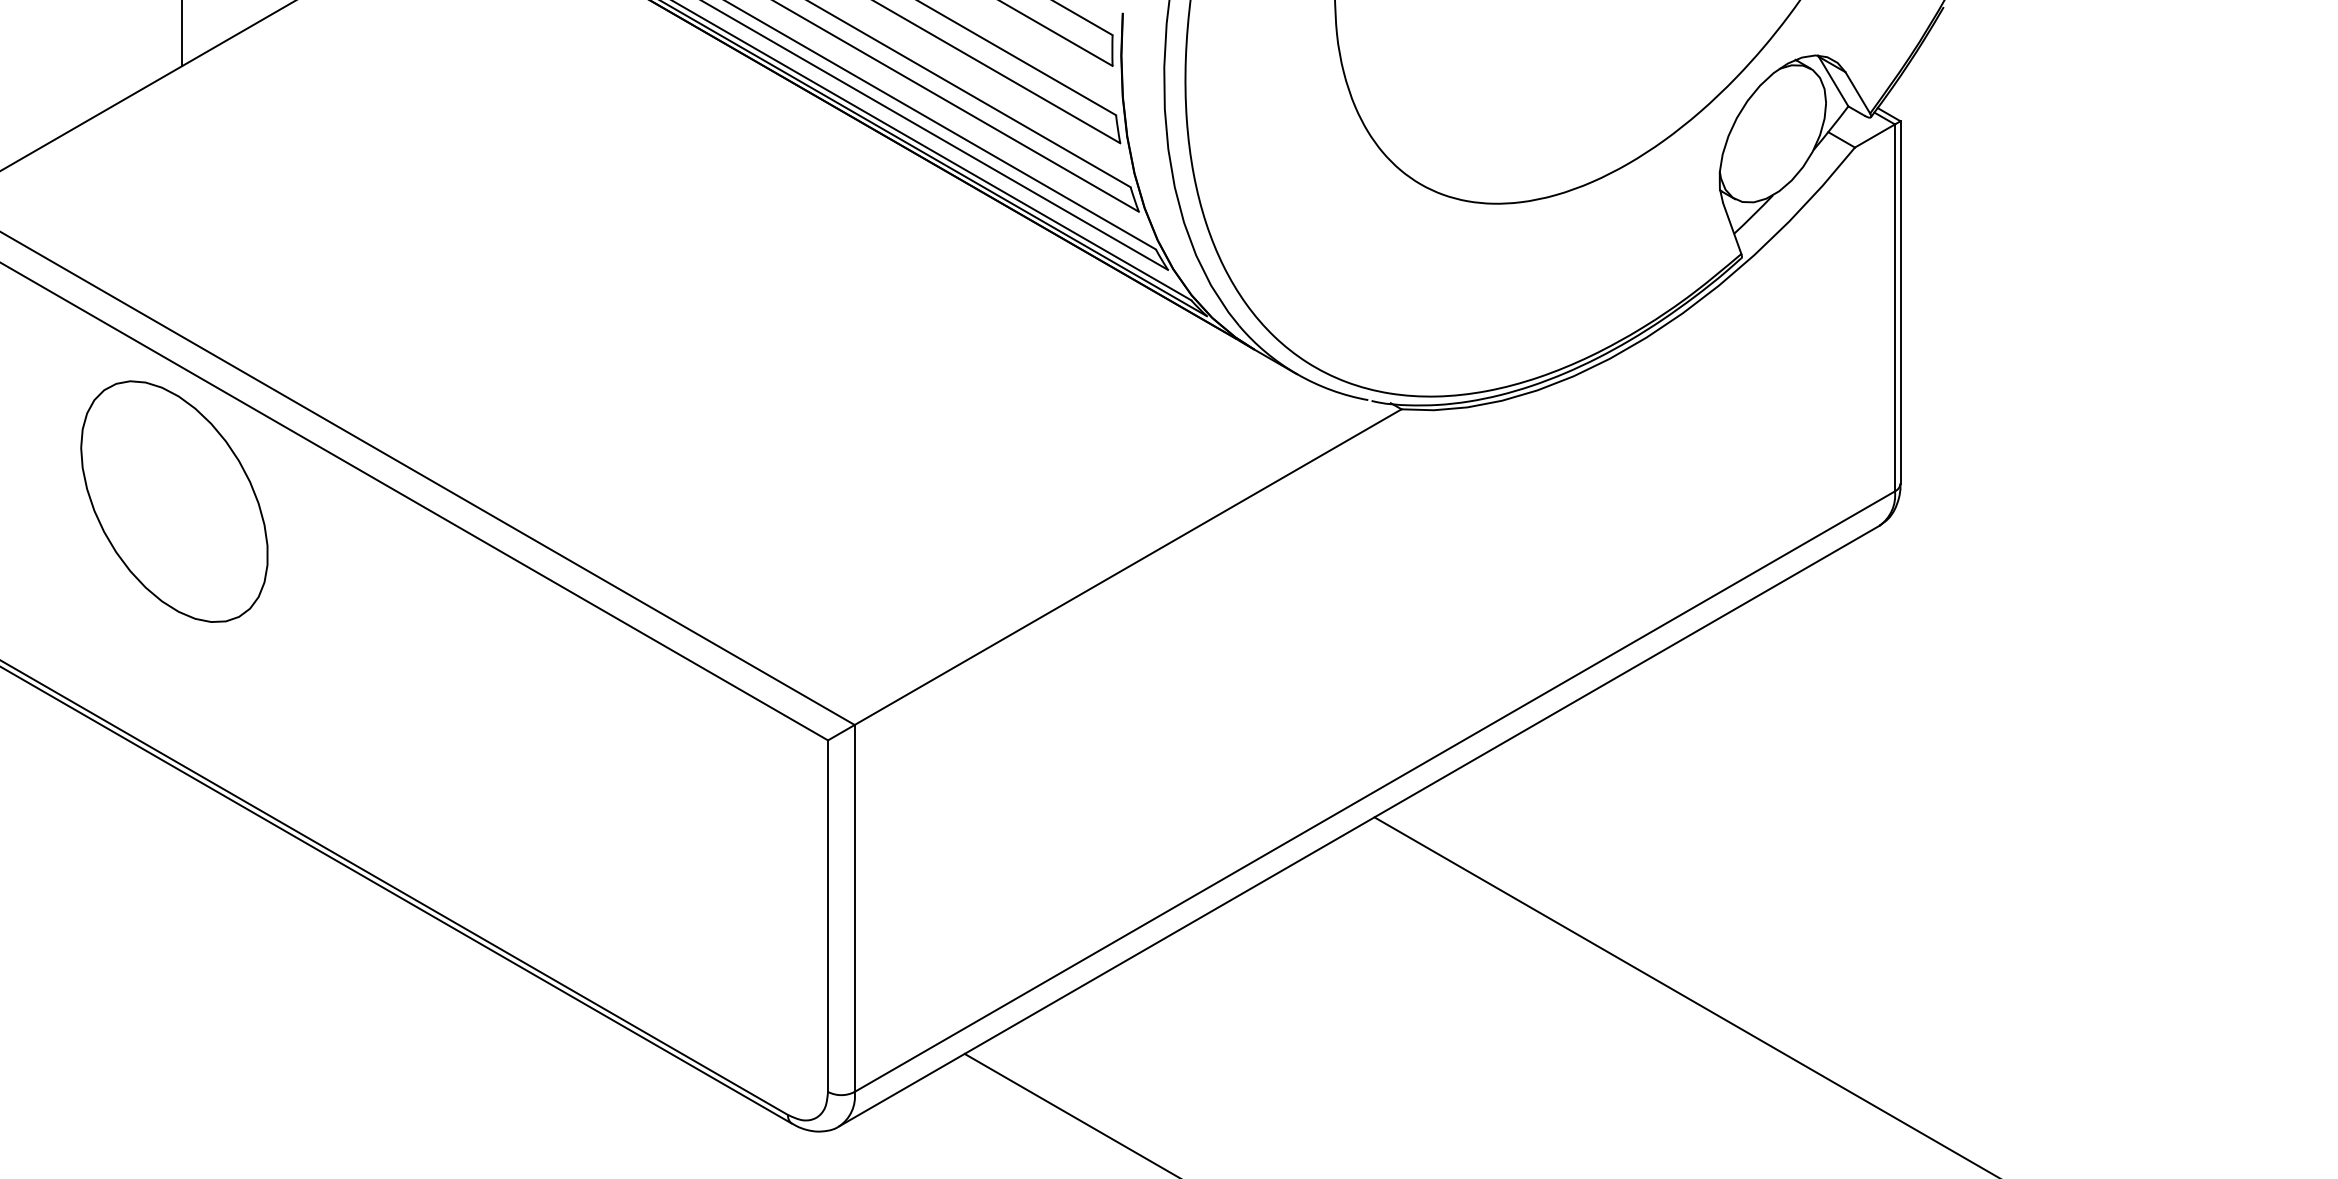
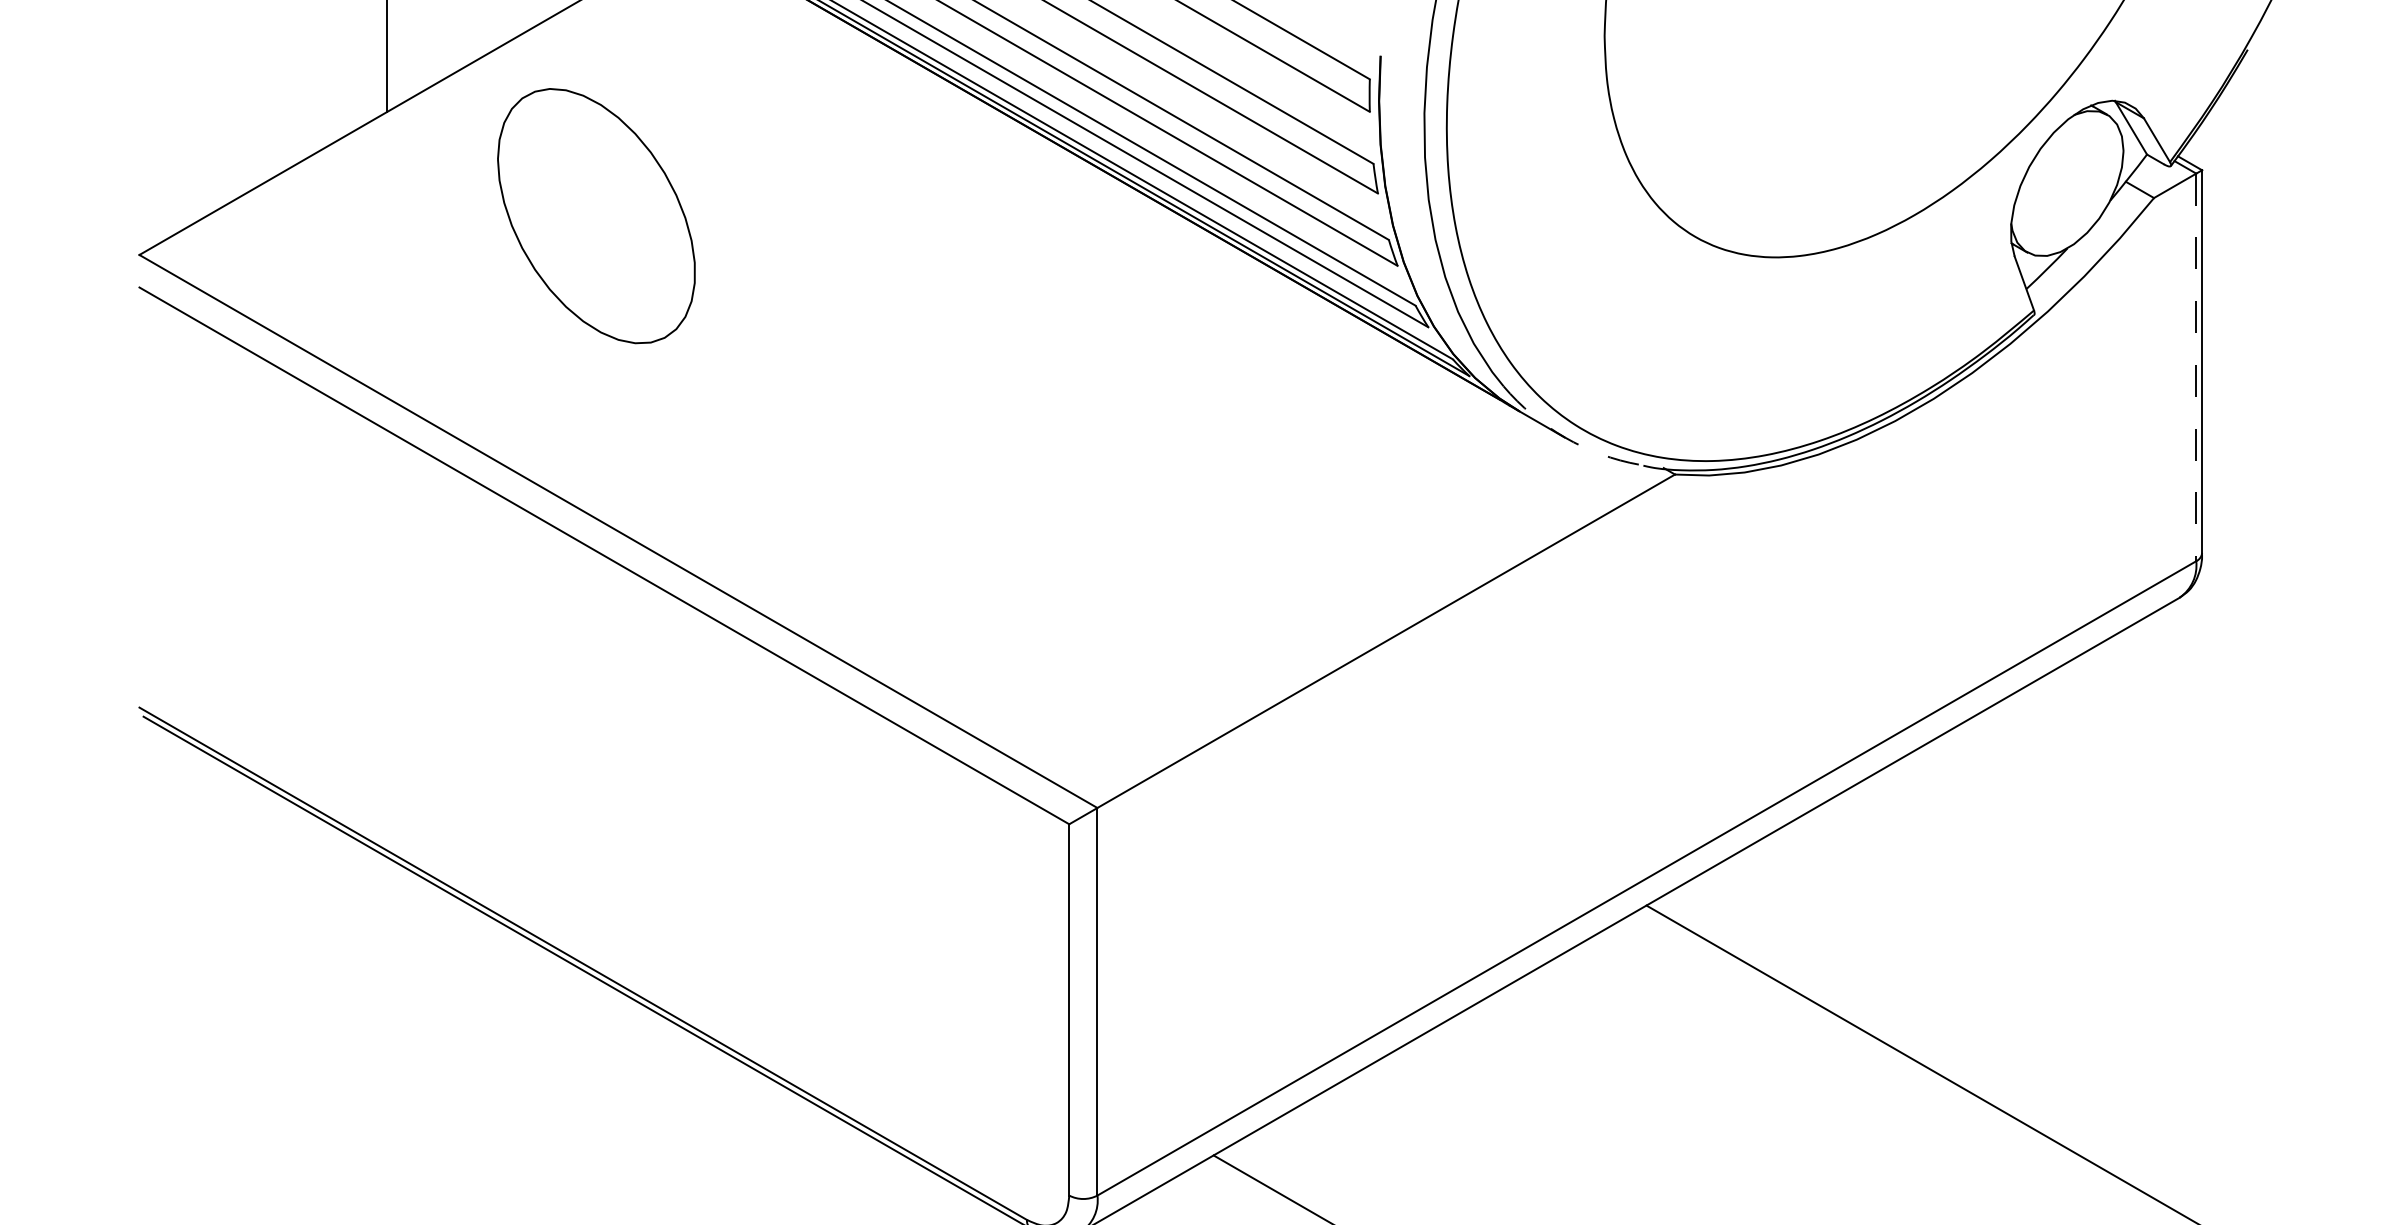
line: (1894, 308) -> (2195, 368), solid -> dashed
arc: (1297, 374) -> (1565, 437), solid -> dashed
part: (174, 501) -> (596, 215), moved

